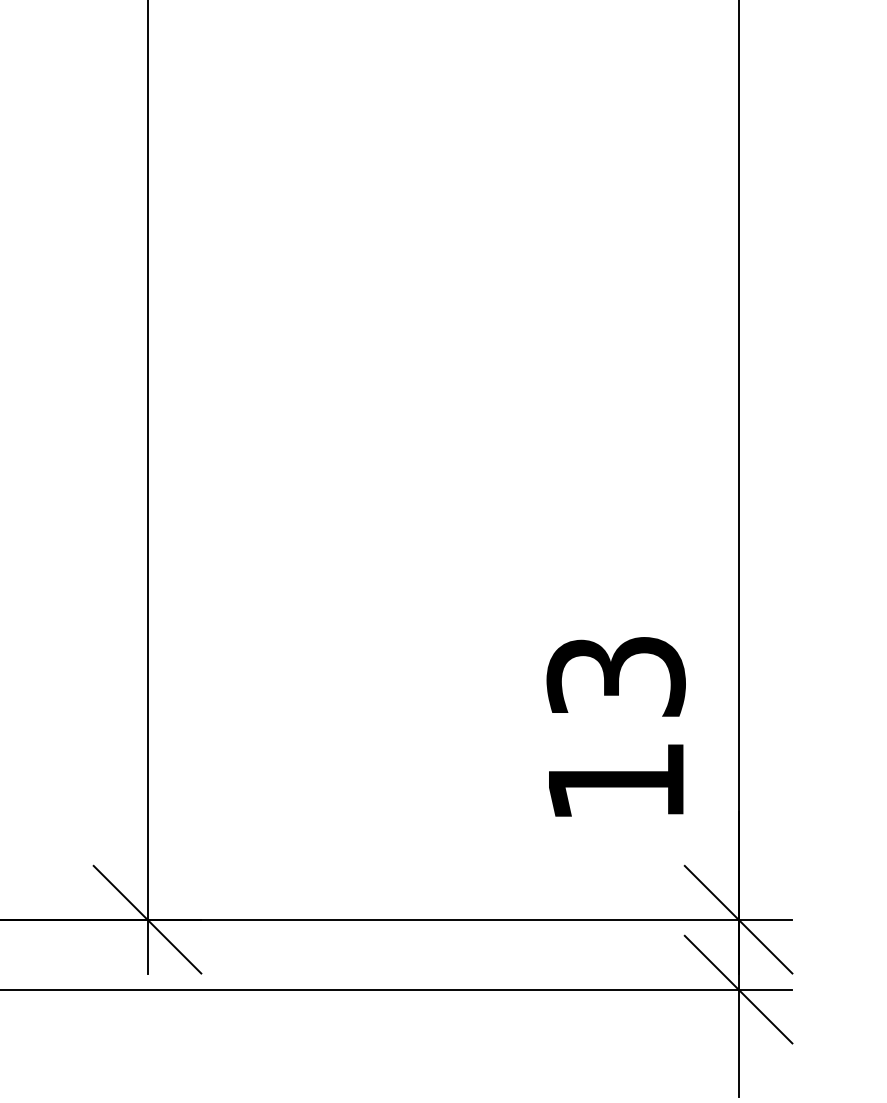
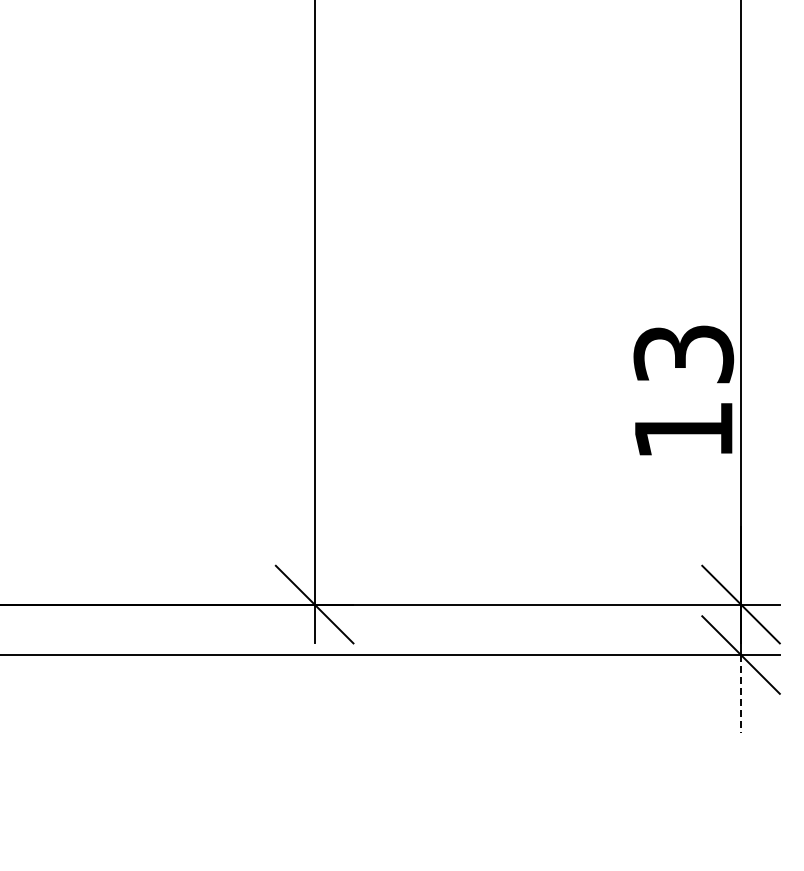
text: (615, 726) -> (683, 390), moved
line: (739, 1042) -> (741, 693), solid -> dashed

